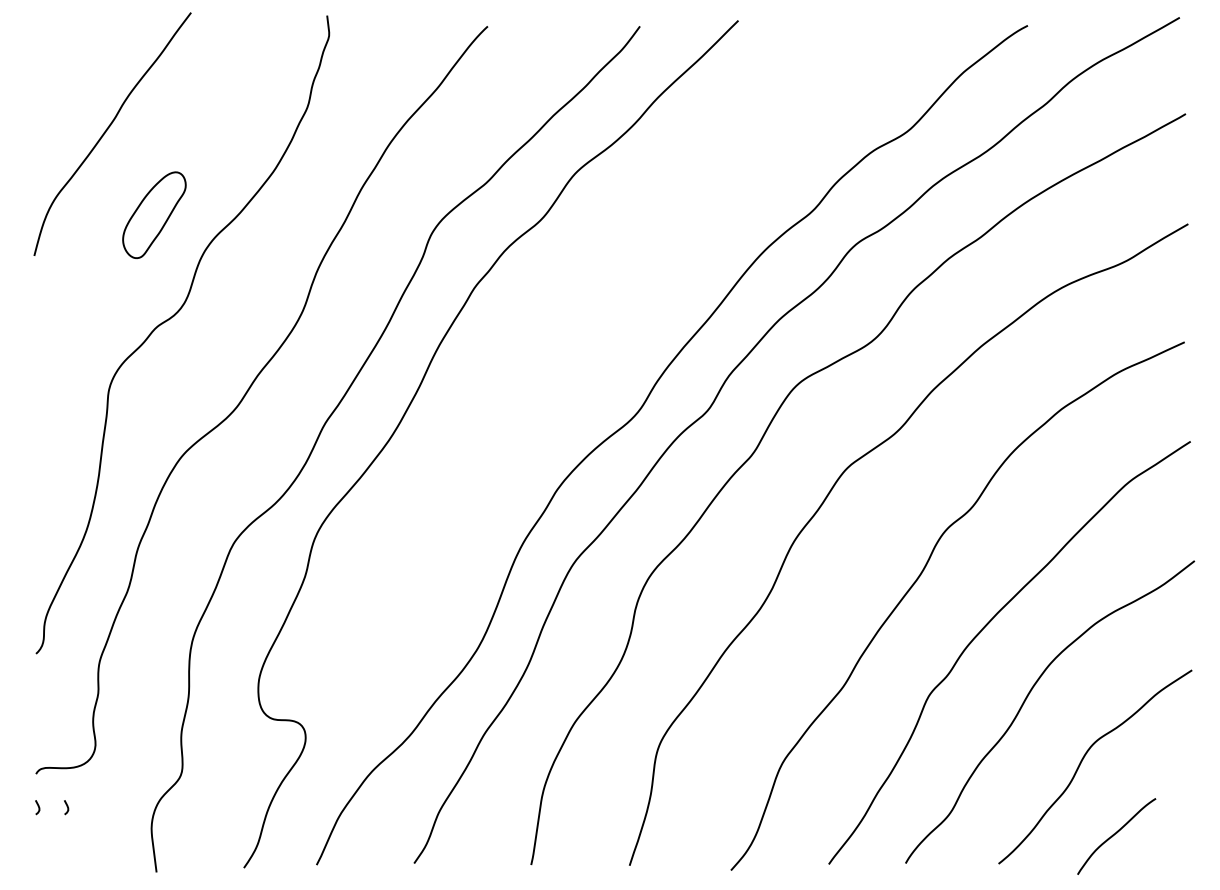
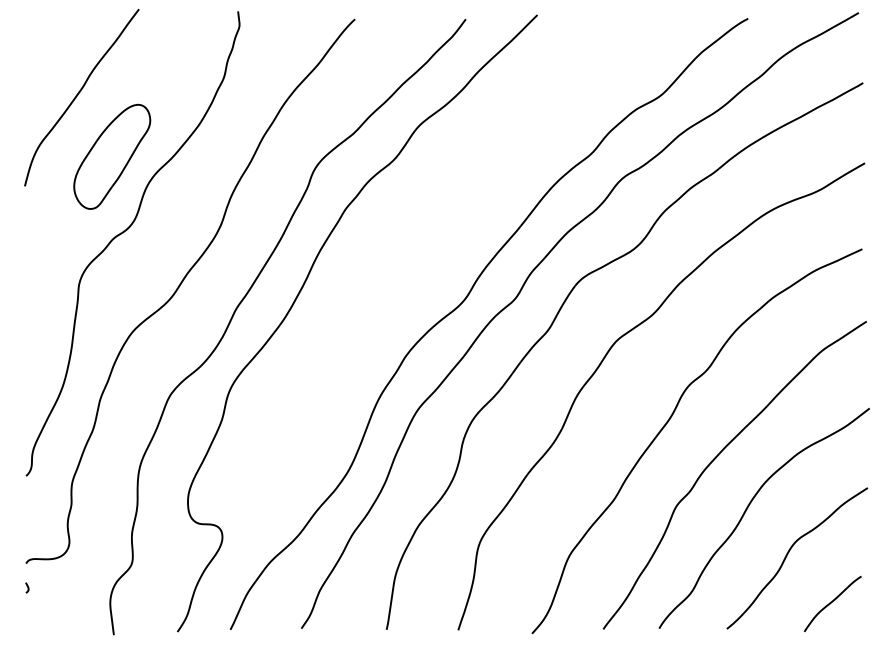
part: (154, 214) -> (112, 156), size x1.67
curve: (66, 806) -> (48, 587), removed
curve: (1114, 835) -> (831, 603), moved

